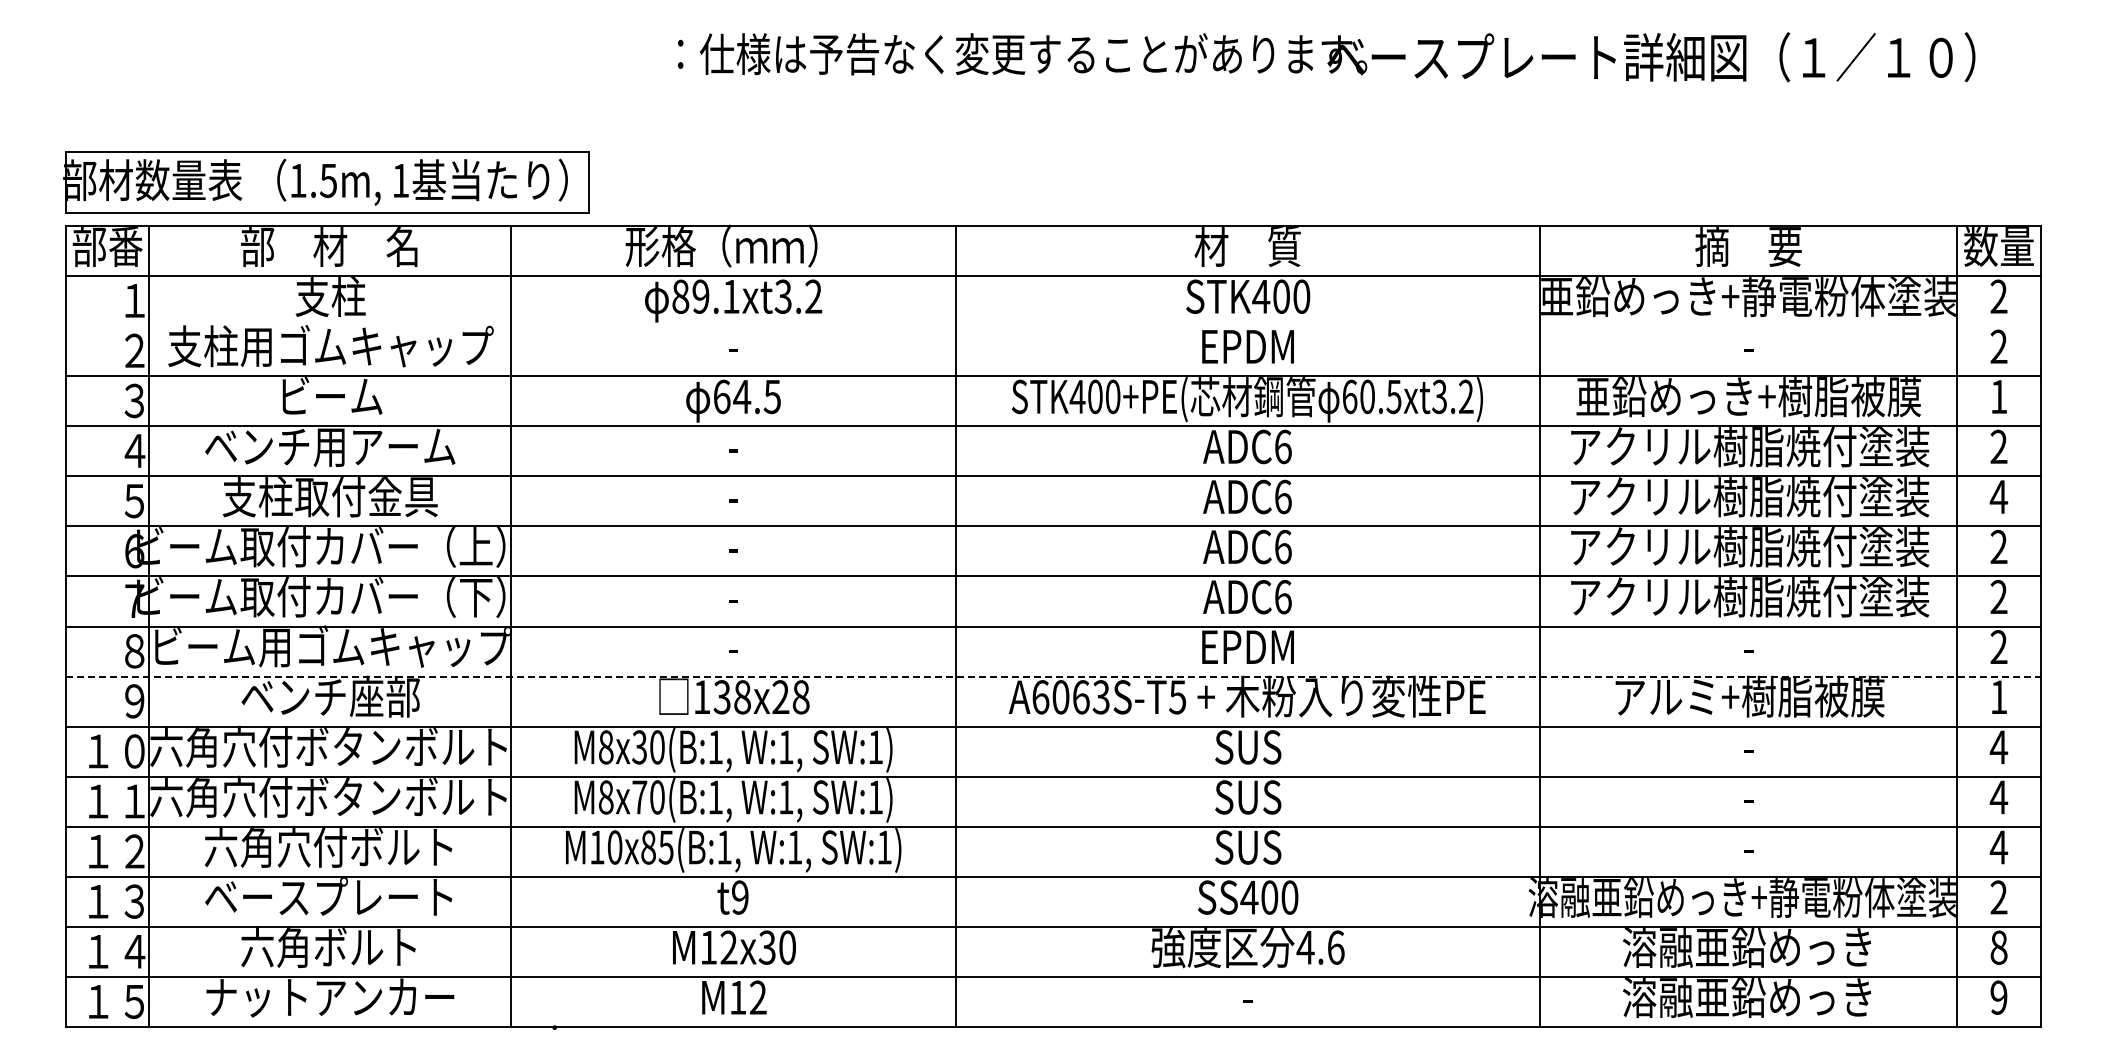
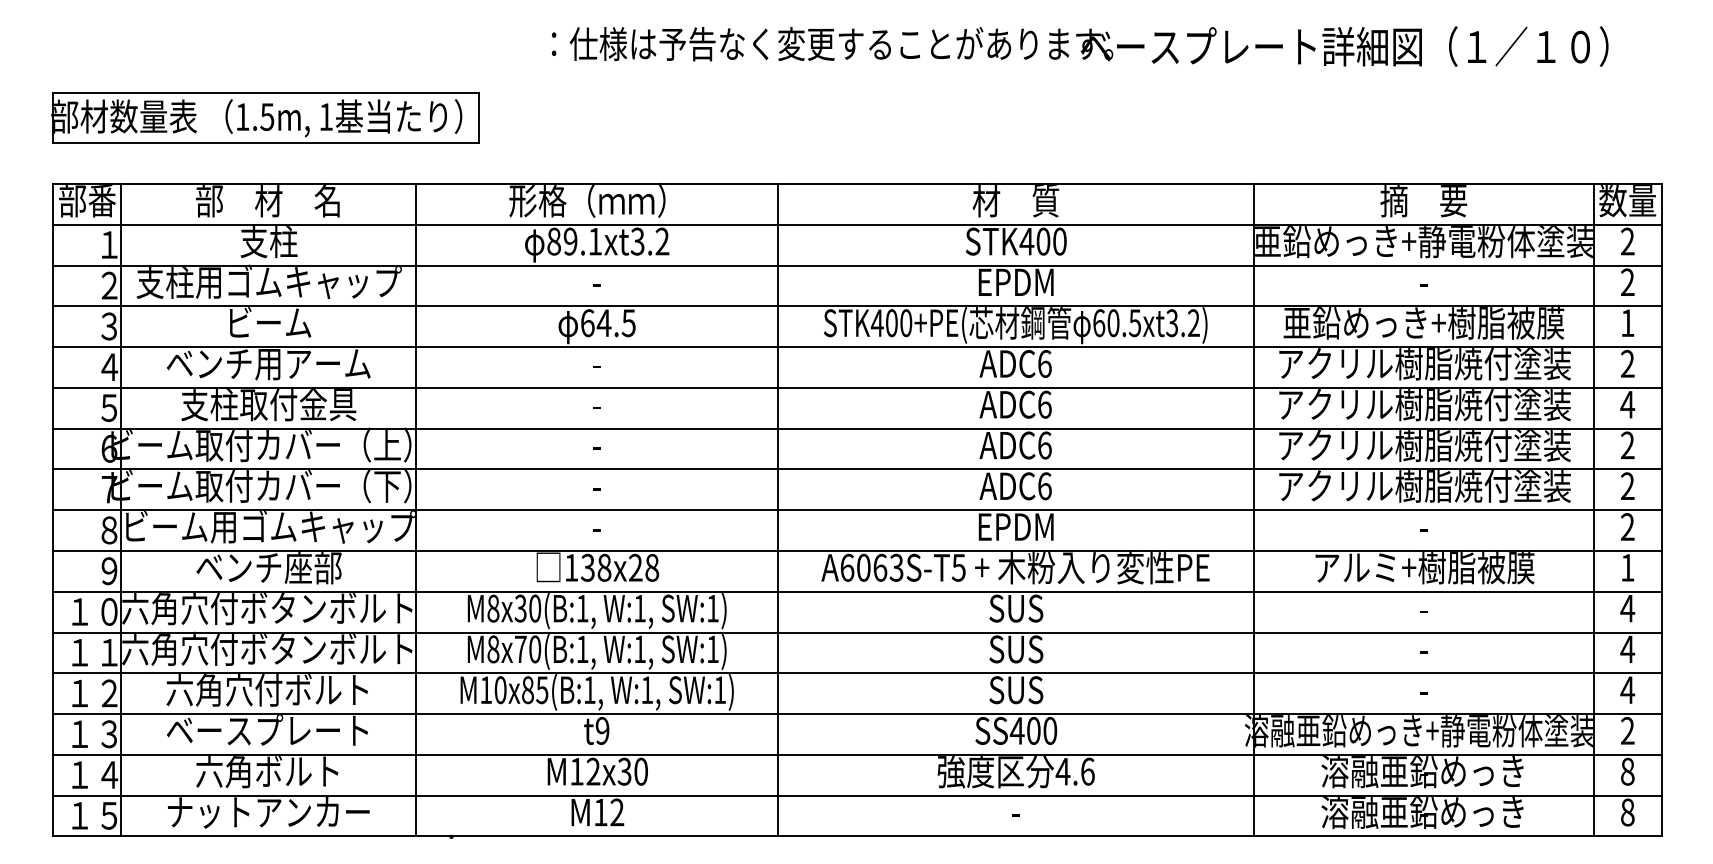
part: (326, 182) -> (265, 118), moved
line: (1052, 326) -> (856, 265), added
line: (1053, 676) -> (857, 550), dashed -> solid
text: (1998, 997) -> (1627, 812), 9 -> 8

